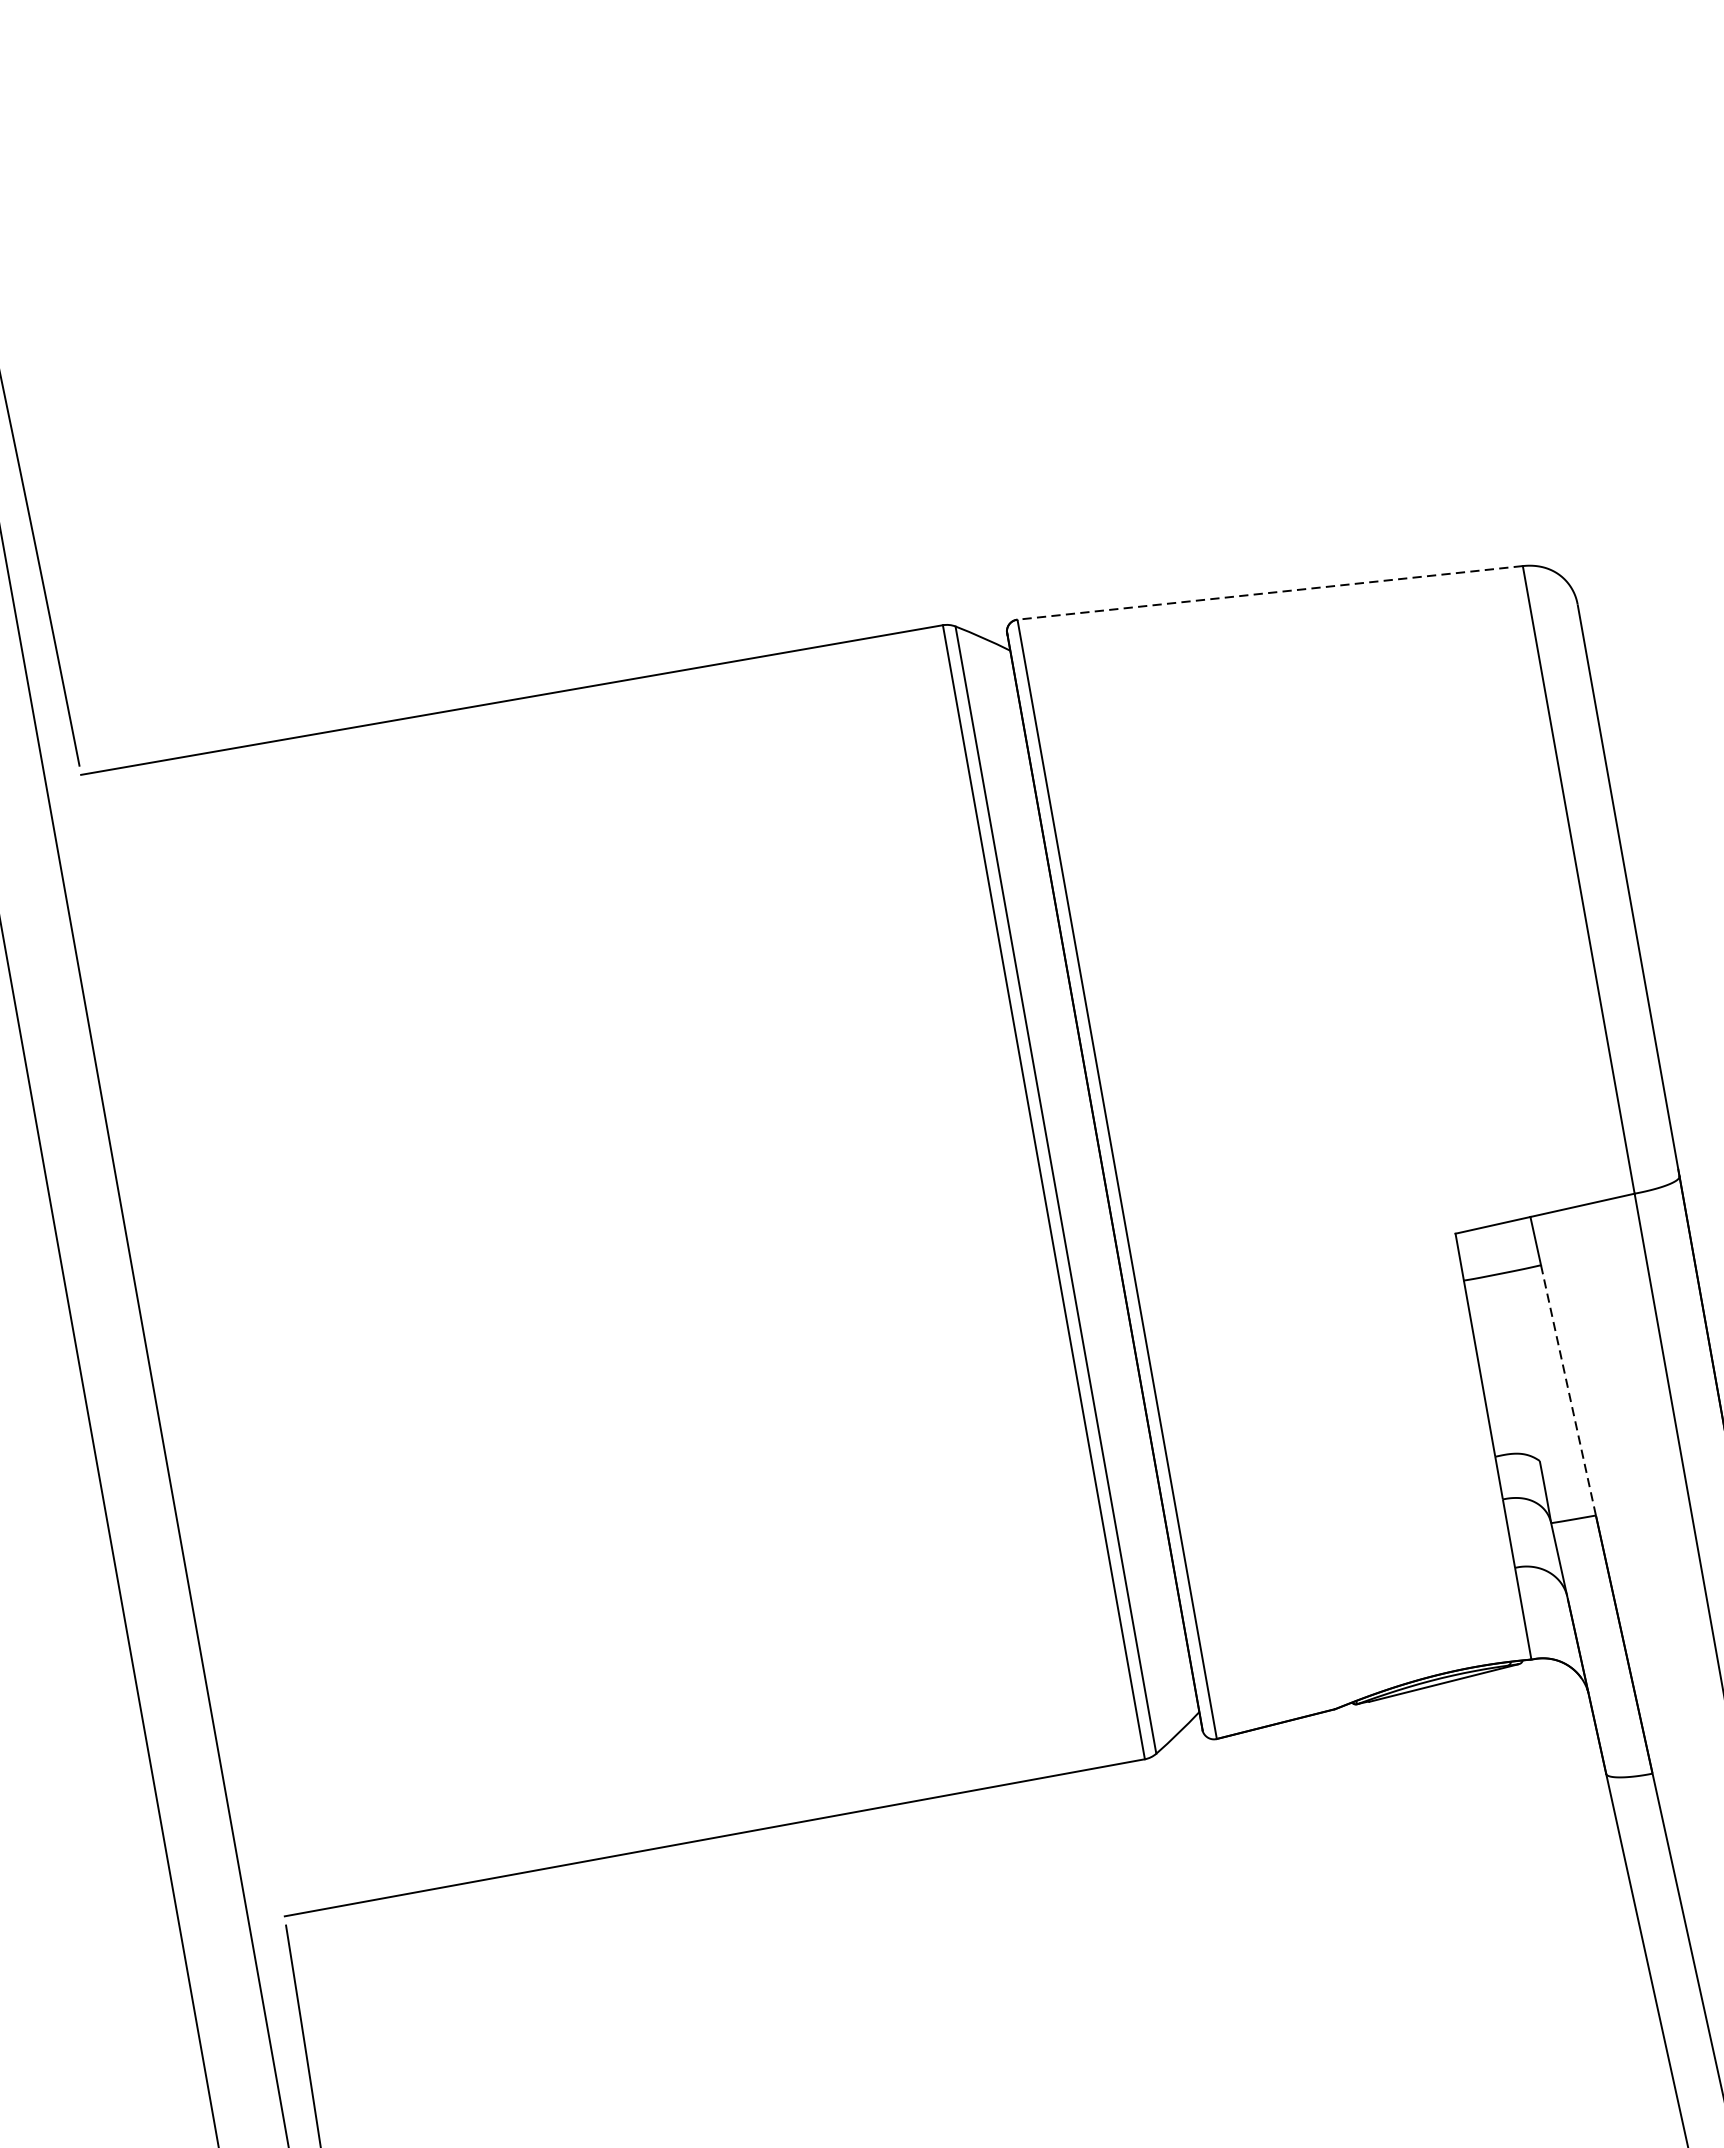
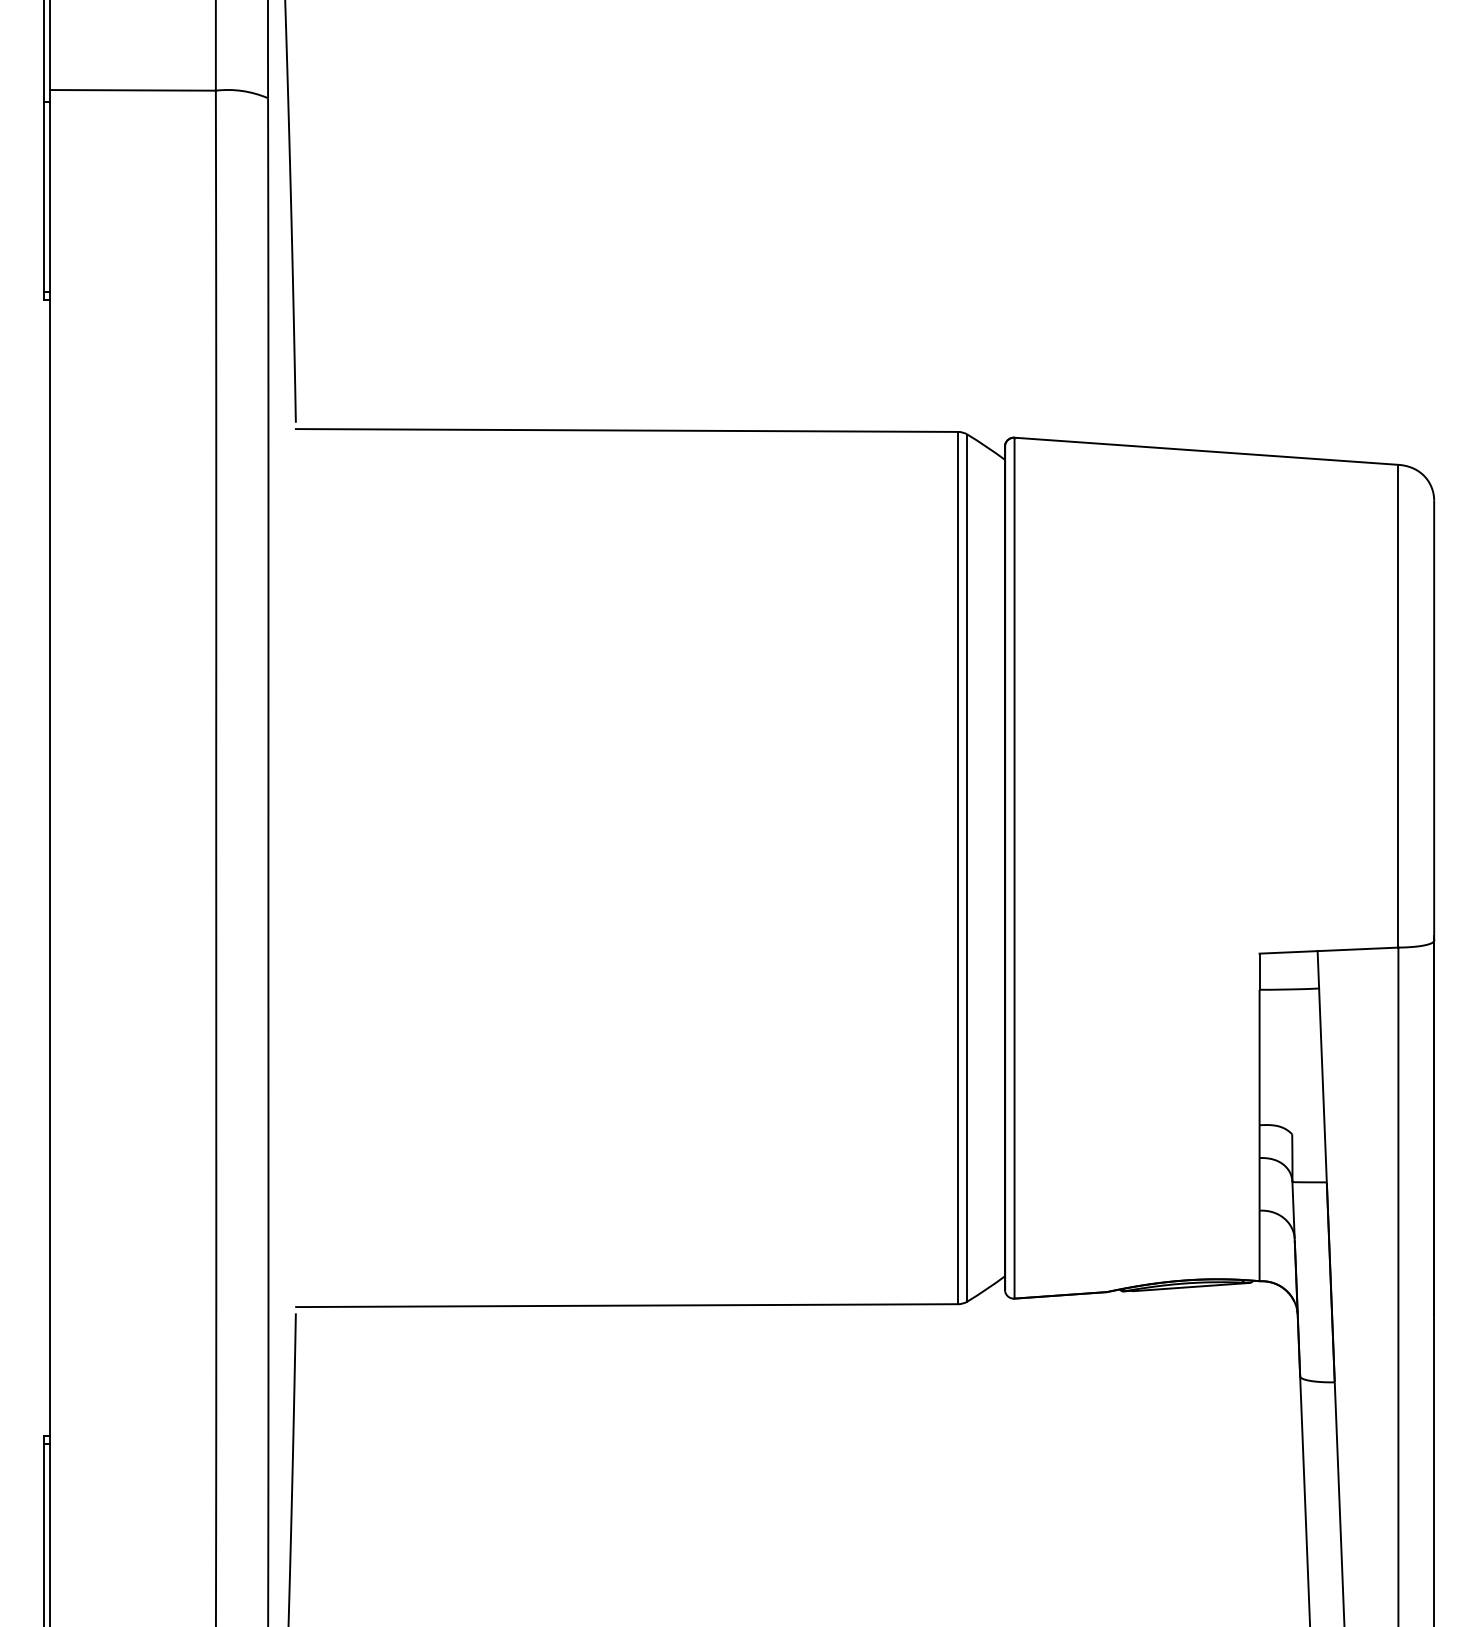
line: (1268, 593) -> (1205, 451), dashed -> solid
line: (1567, 1390) -> (1322, 1085), dashed -> solid

